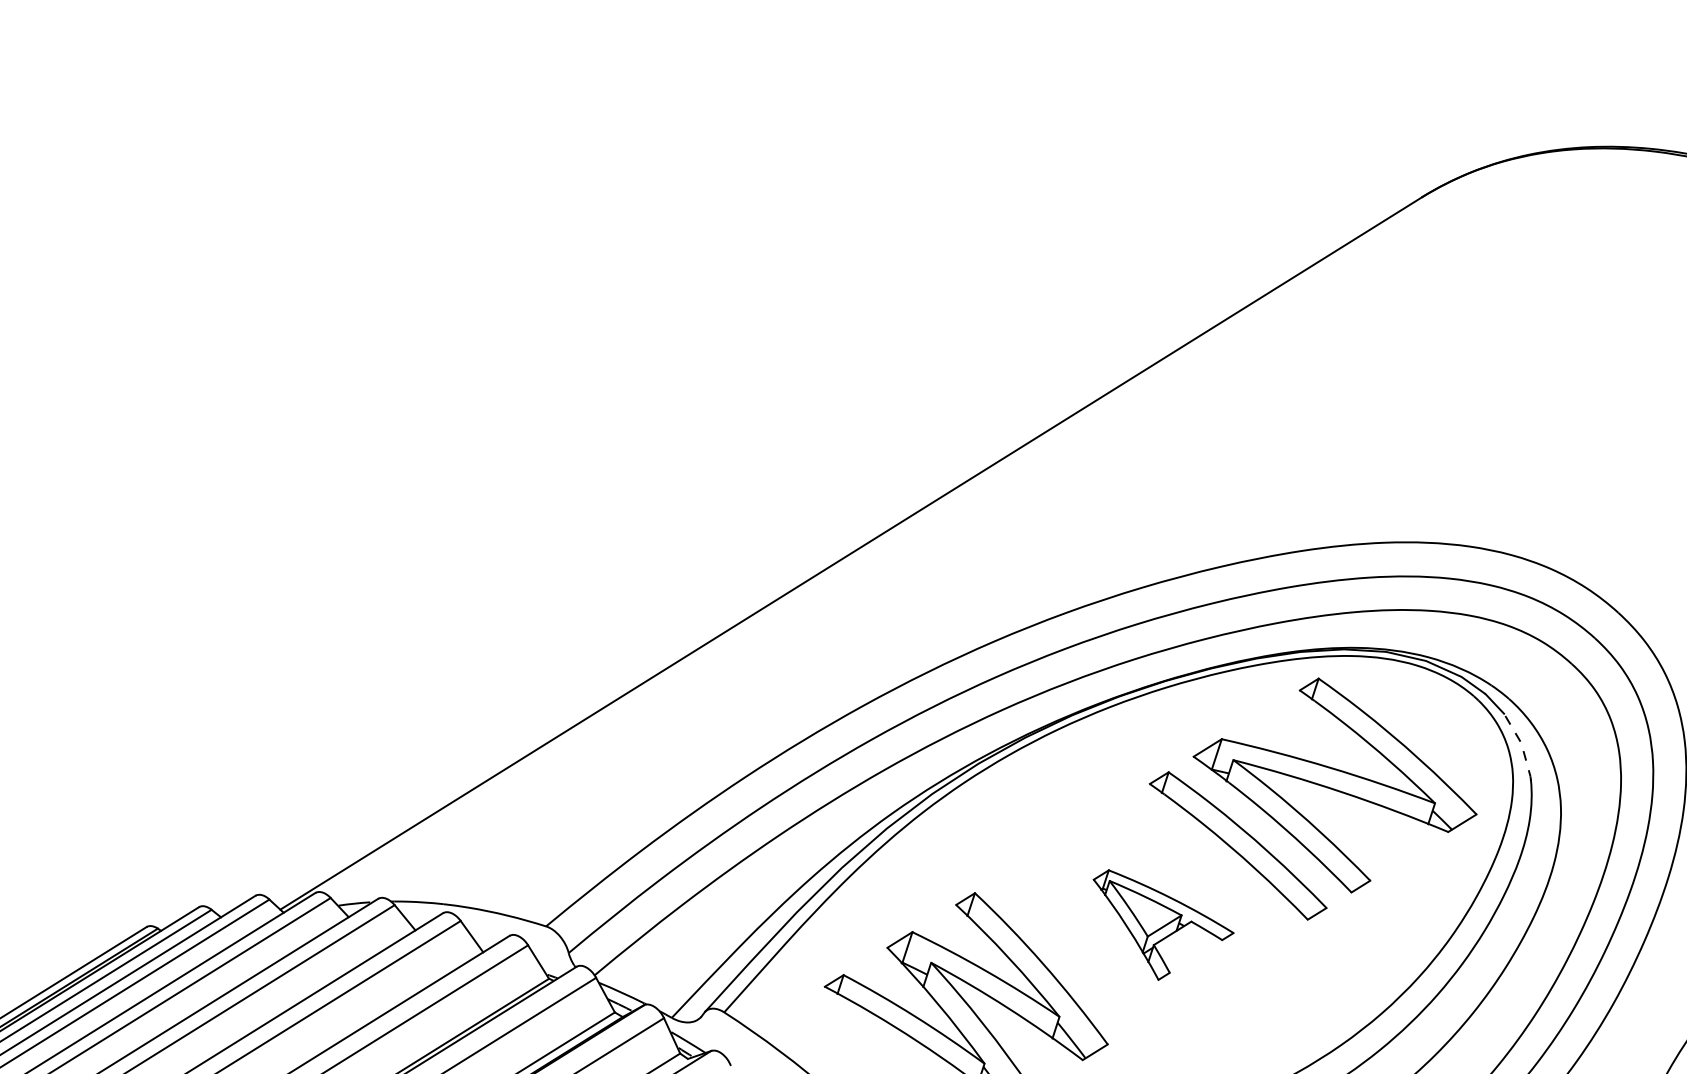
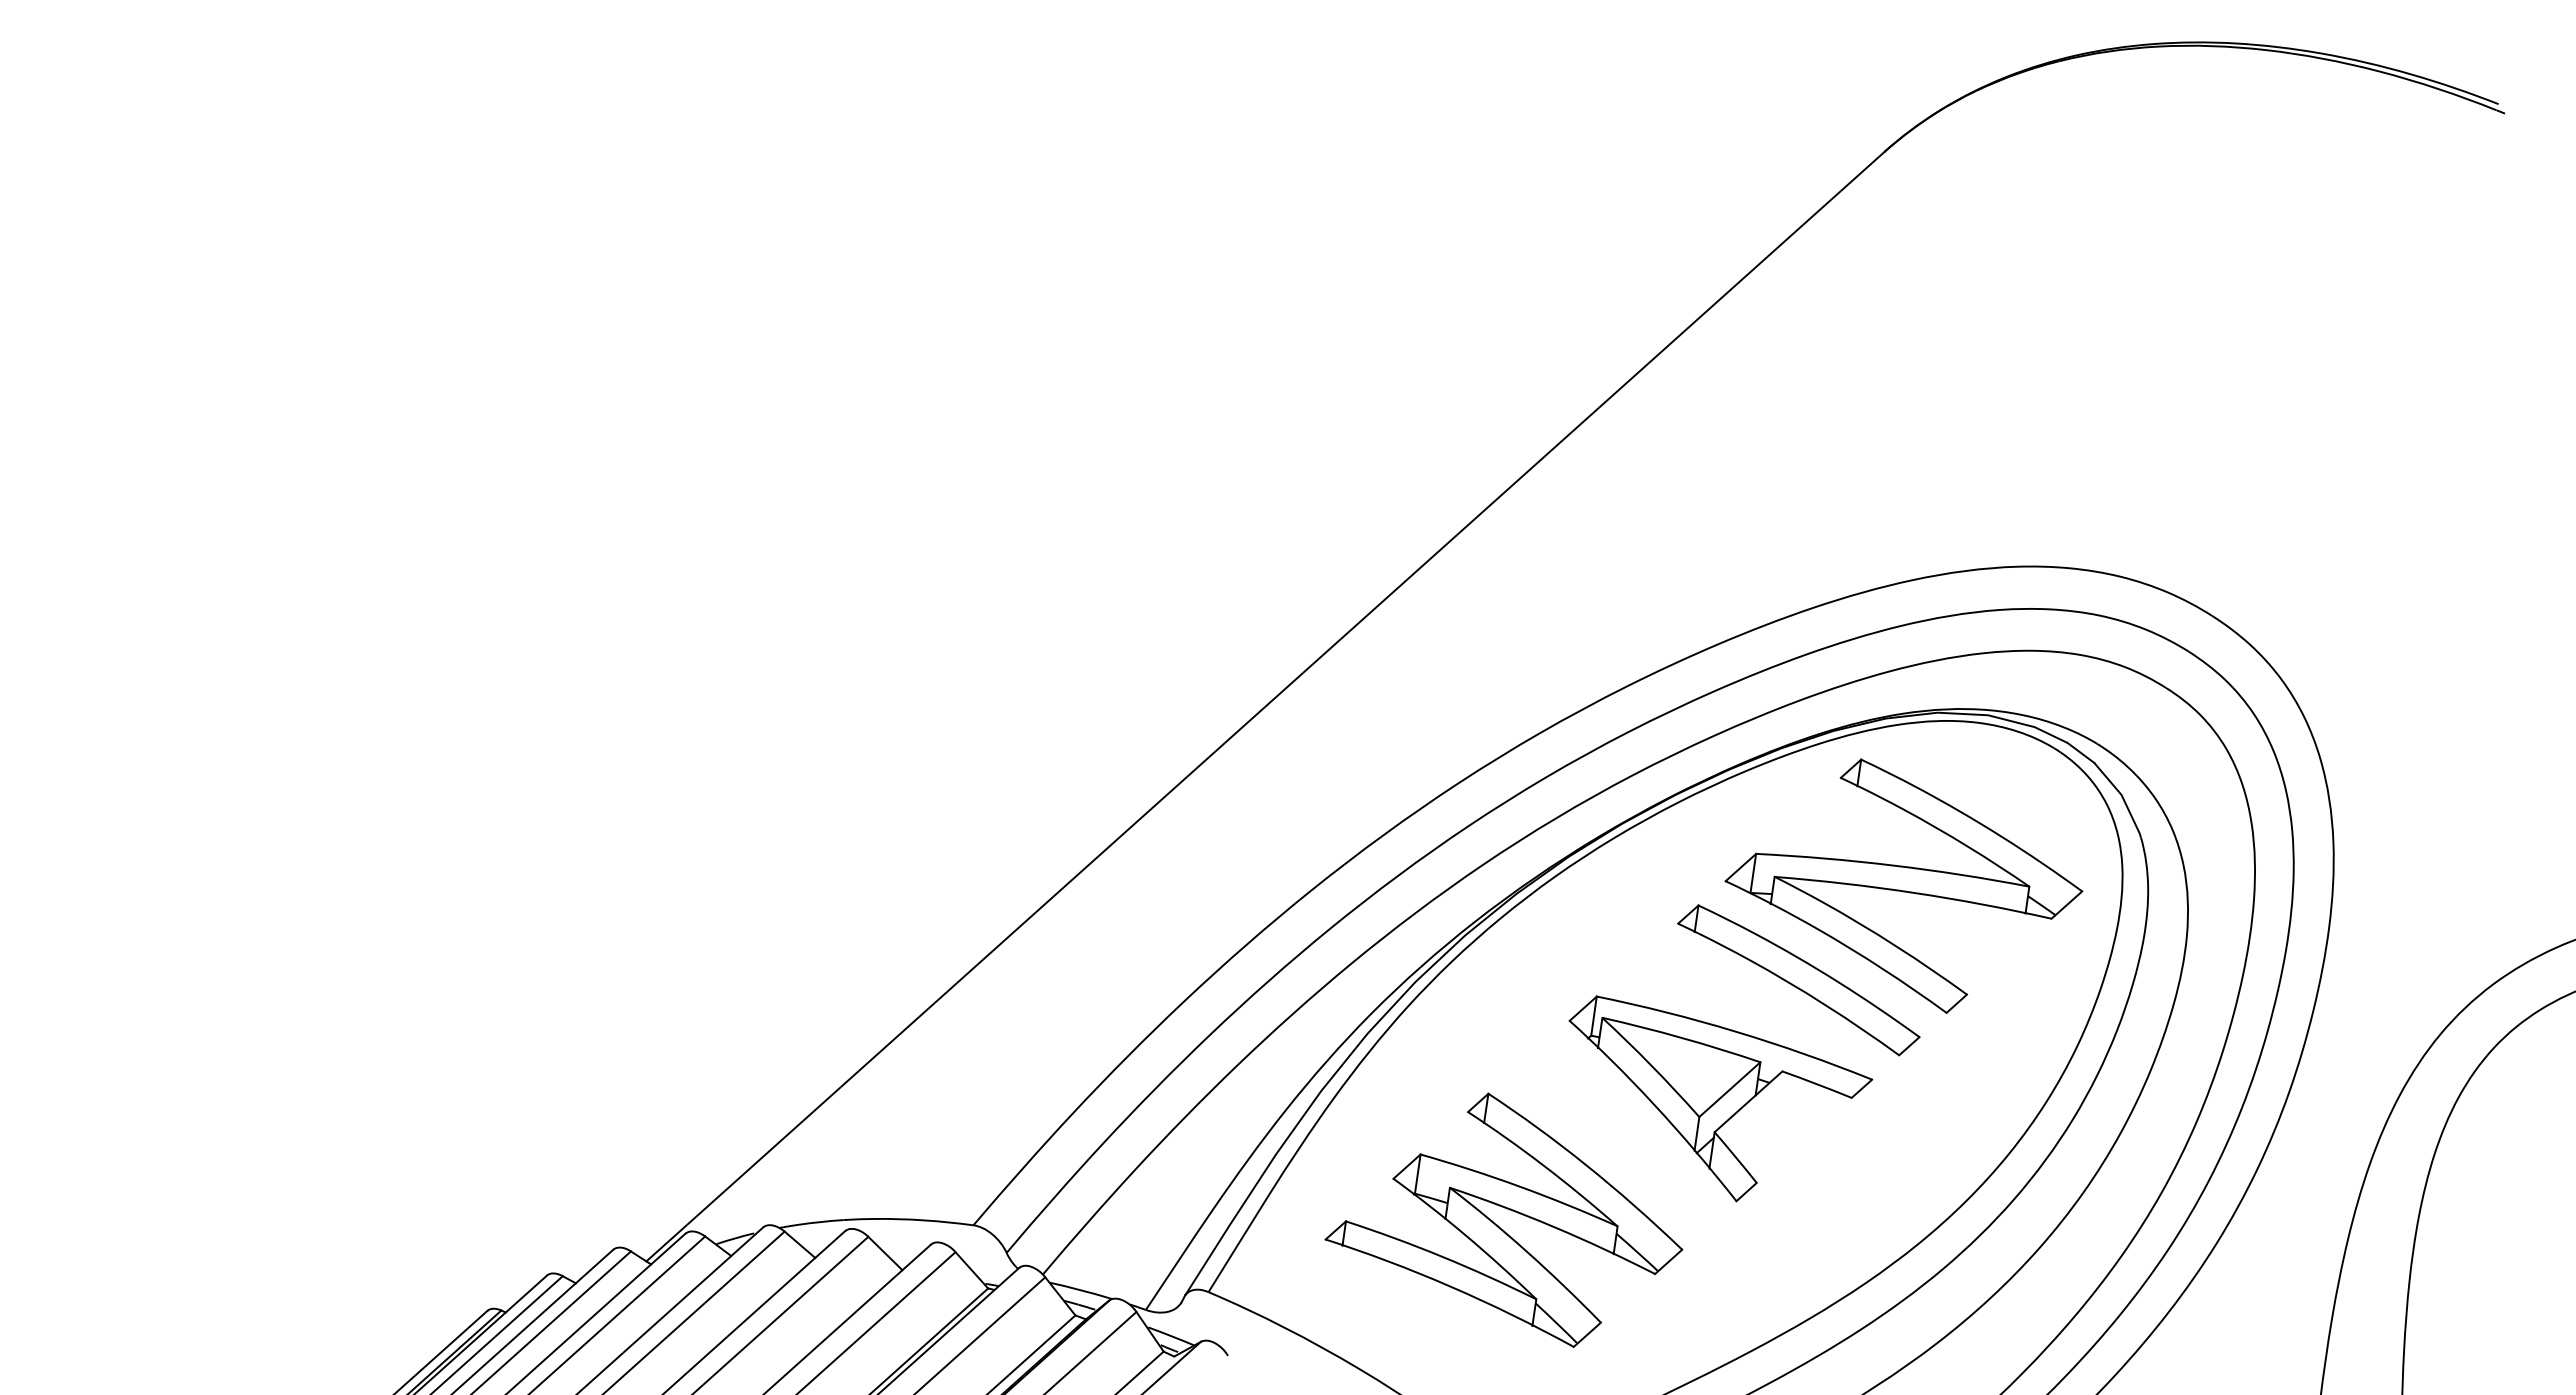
line: (1521, 744) -> (2122, 796), dashed -> solid
part: (1159, 929) -> (1720, 1098), size x1.67

